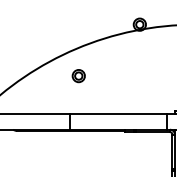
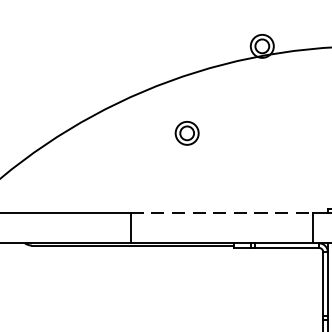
part: (78, 76) -> (186, 134), moved
line: (118, 113) -> (222, 212), solid -> dashed

